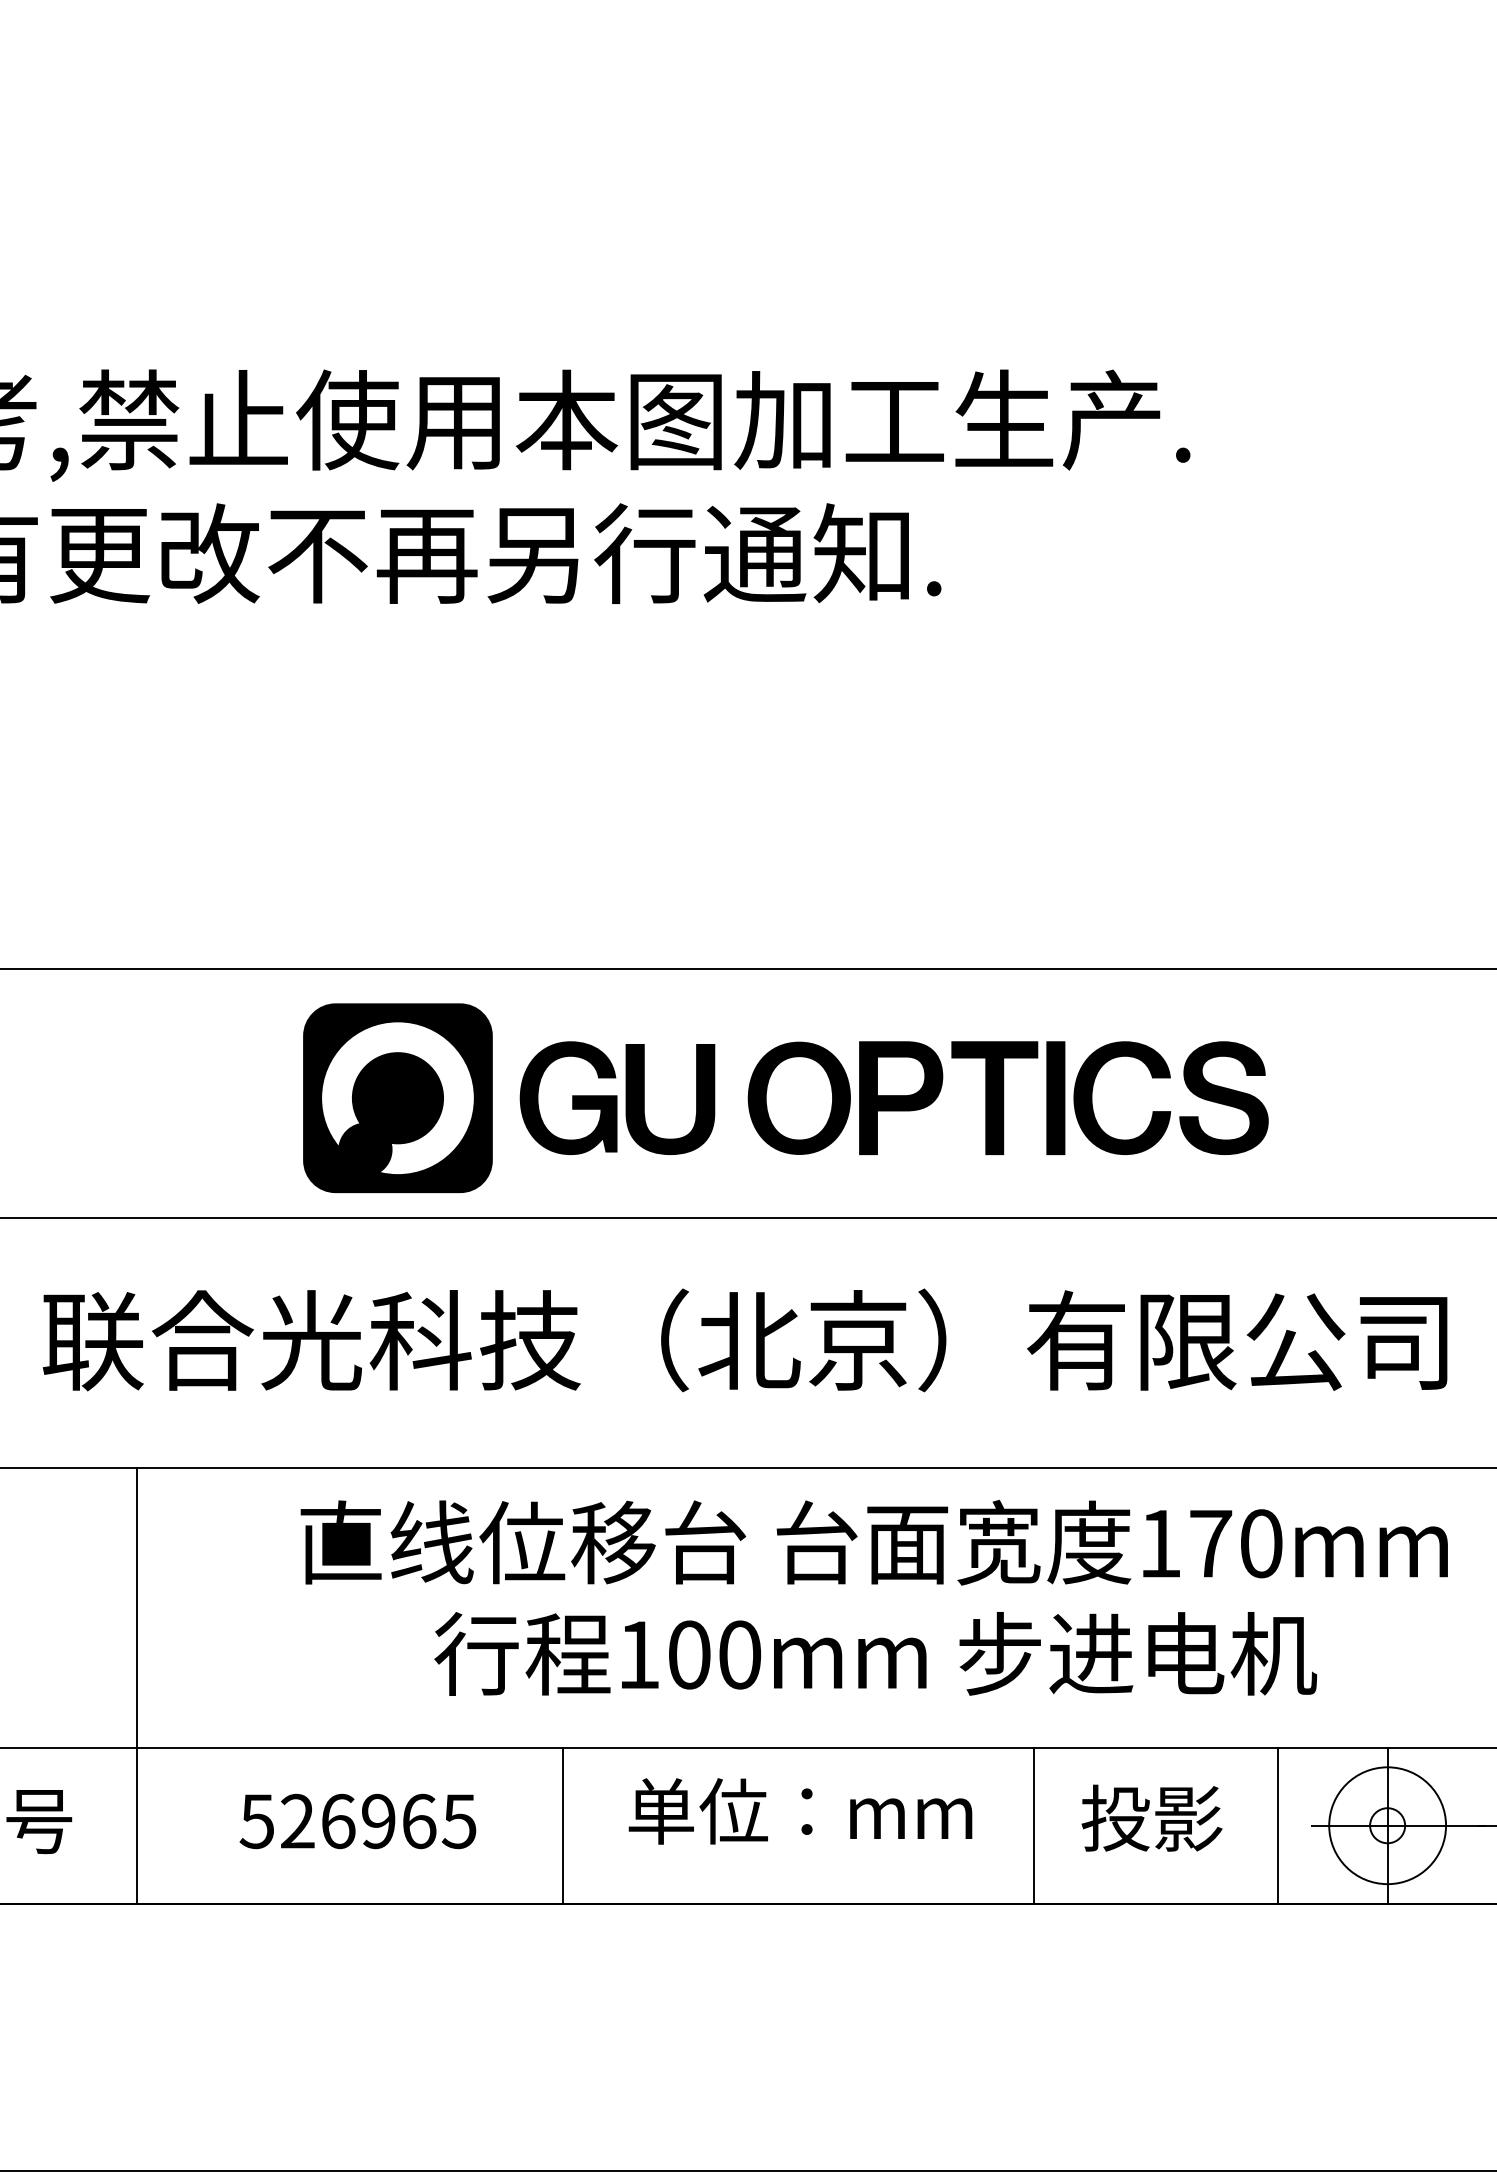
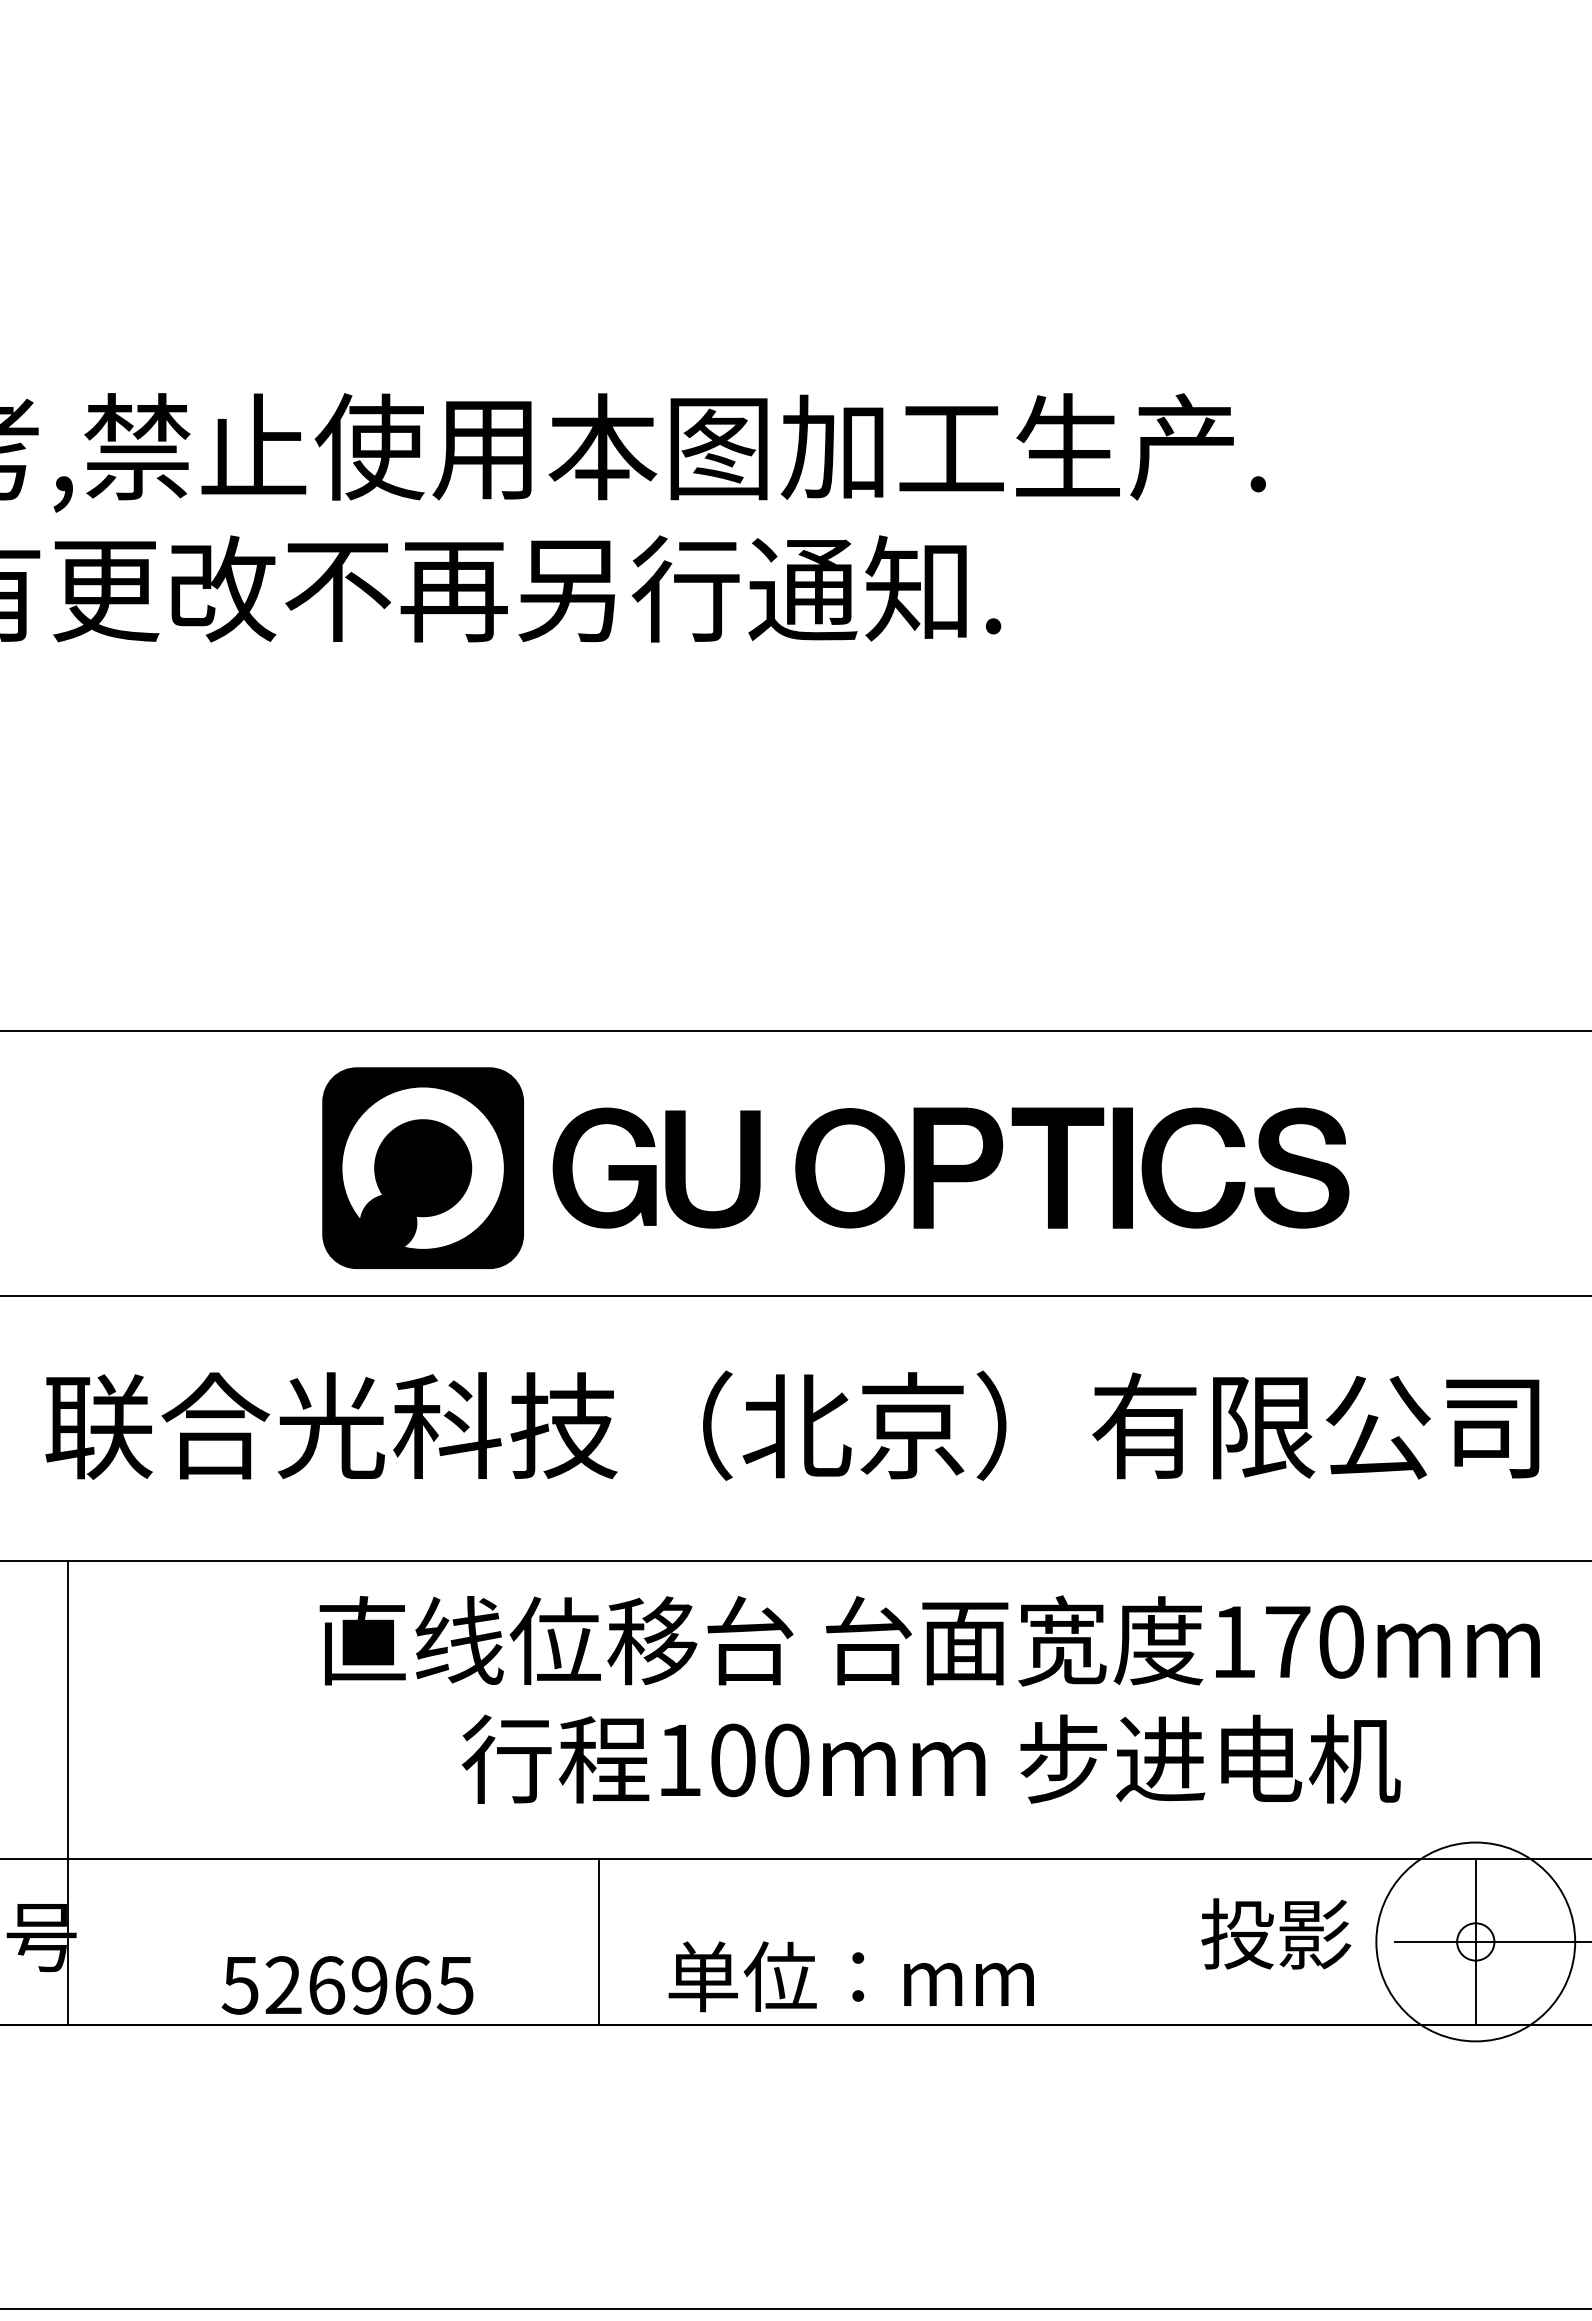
line: (137, 1685) -> (68, 1792), moved
text: (799, 1811) -> (850, 1976), moved
text: (1152, 1817) -> (1276, 1933), moved
text: (357, 1821) -> (347, 1985), moved
line: (1033, 1825) -> (1099, 1941), removed
line: (1278, 1825) -> (1359, 1941), removed
circle: (1387, 1825) -> (1475, 1941), size x1.6

